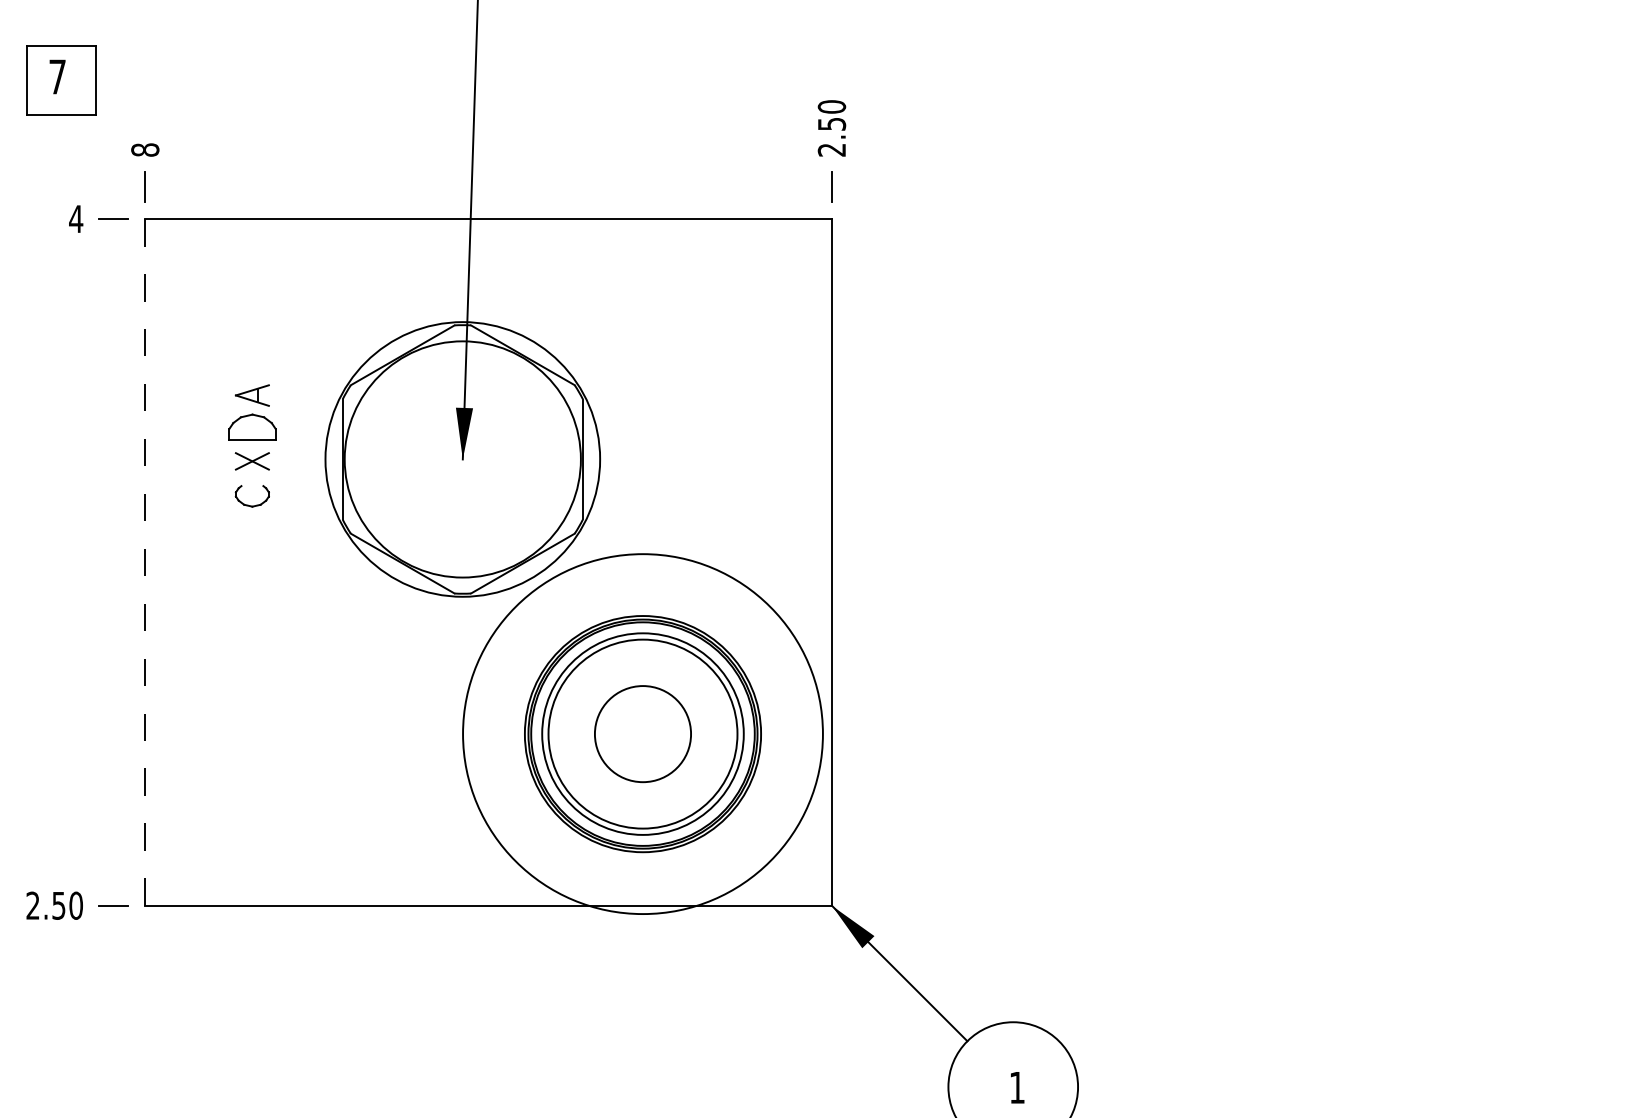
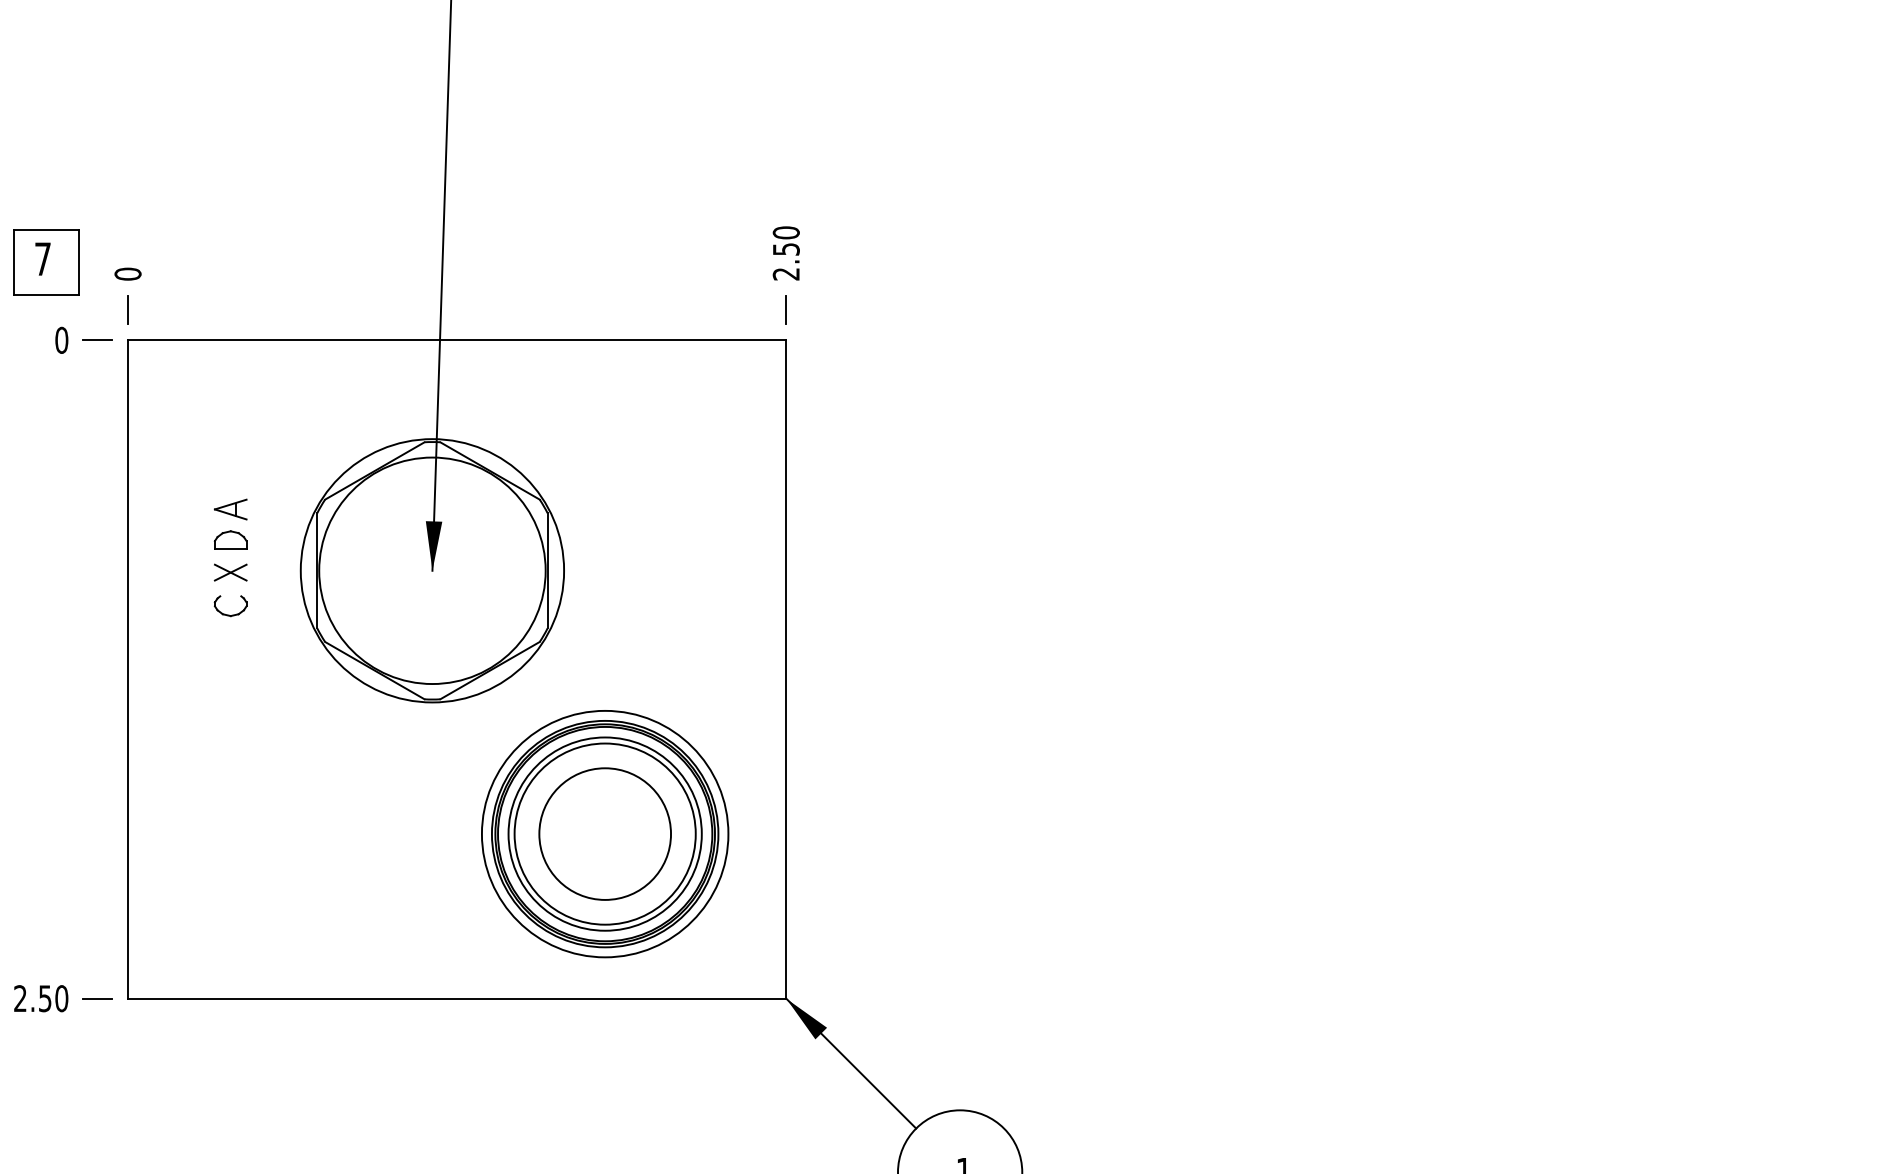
part: (61, 80) -> (46, 262), moved
text: (144, 149) -> (127, 273), 8 -> 0
text: (75, 218) -> (61, 339), 4 -> 0
part: (252, 426) -> (230, 539), size x0.71
line: (145, 563) -> (128, 670), dashed -> solid
circle: (642, 733) -> (604, 833), size x0.71
circle: (643, 733) -> (605, 833), size x1.43

